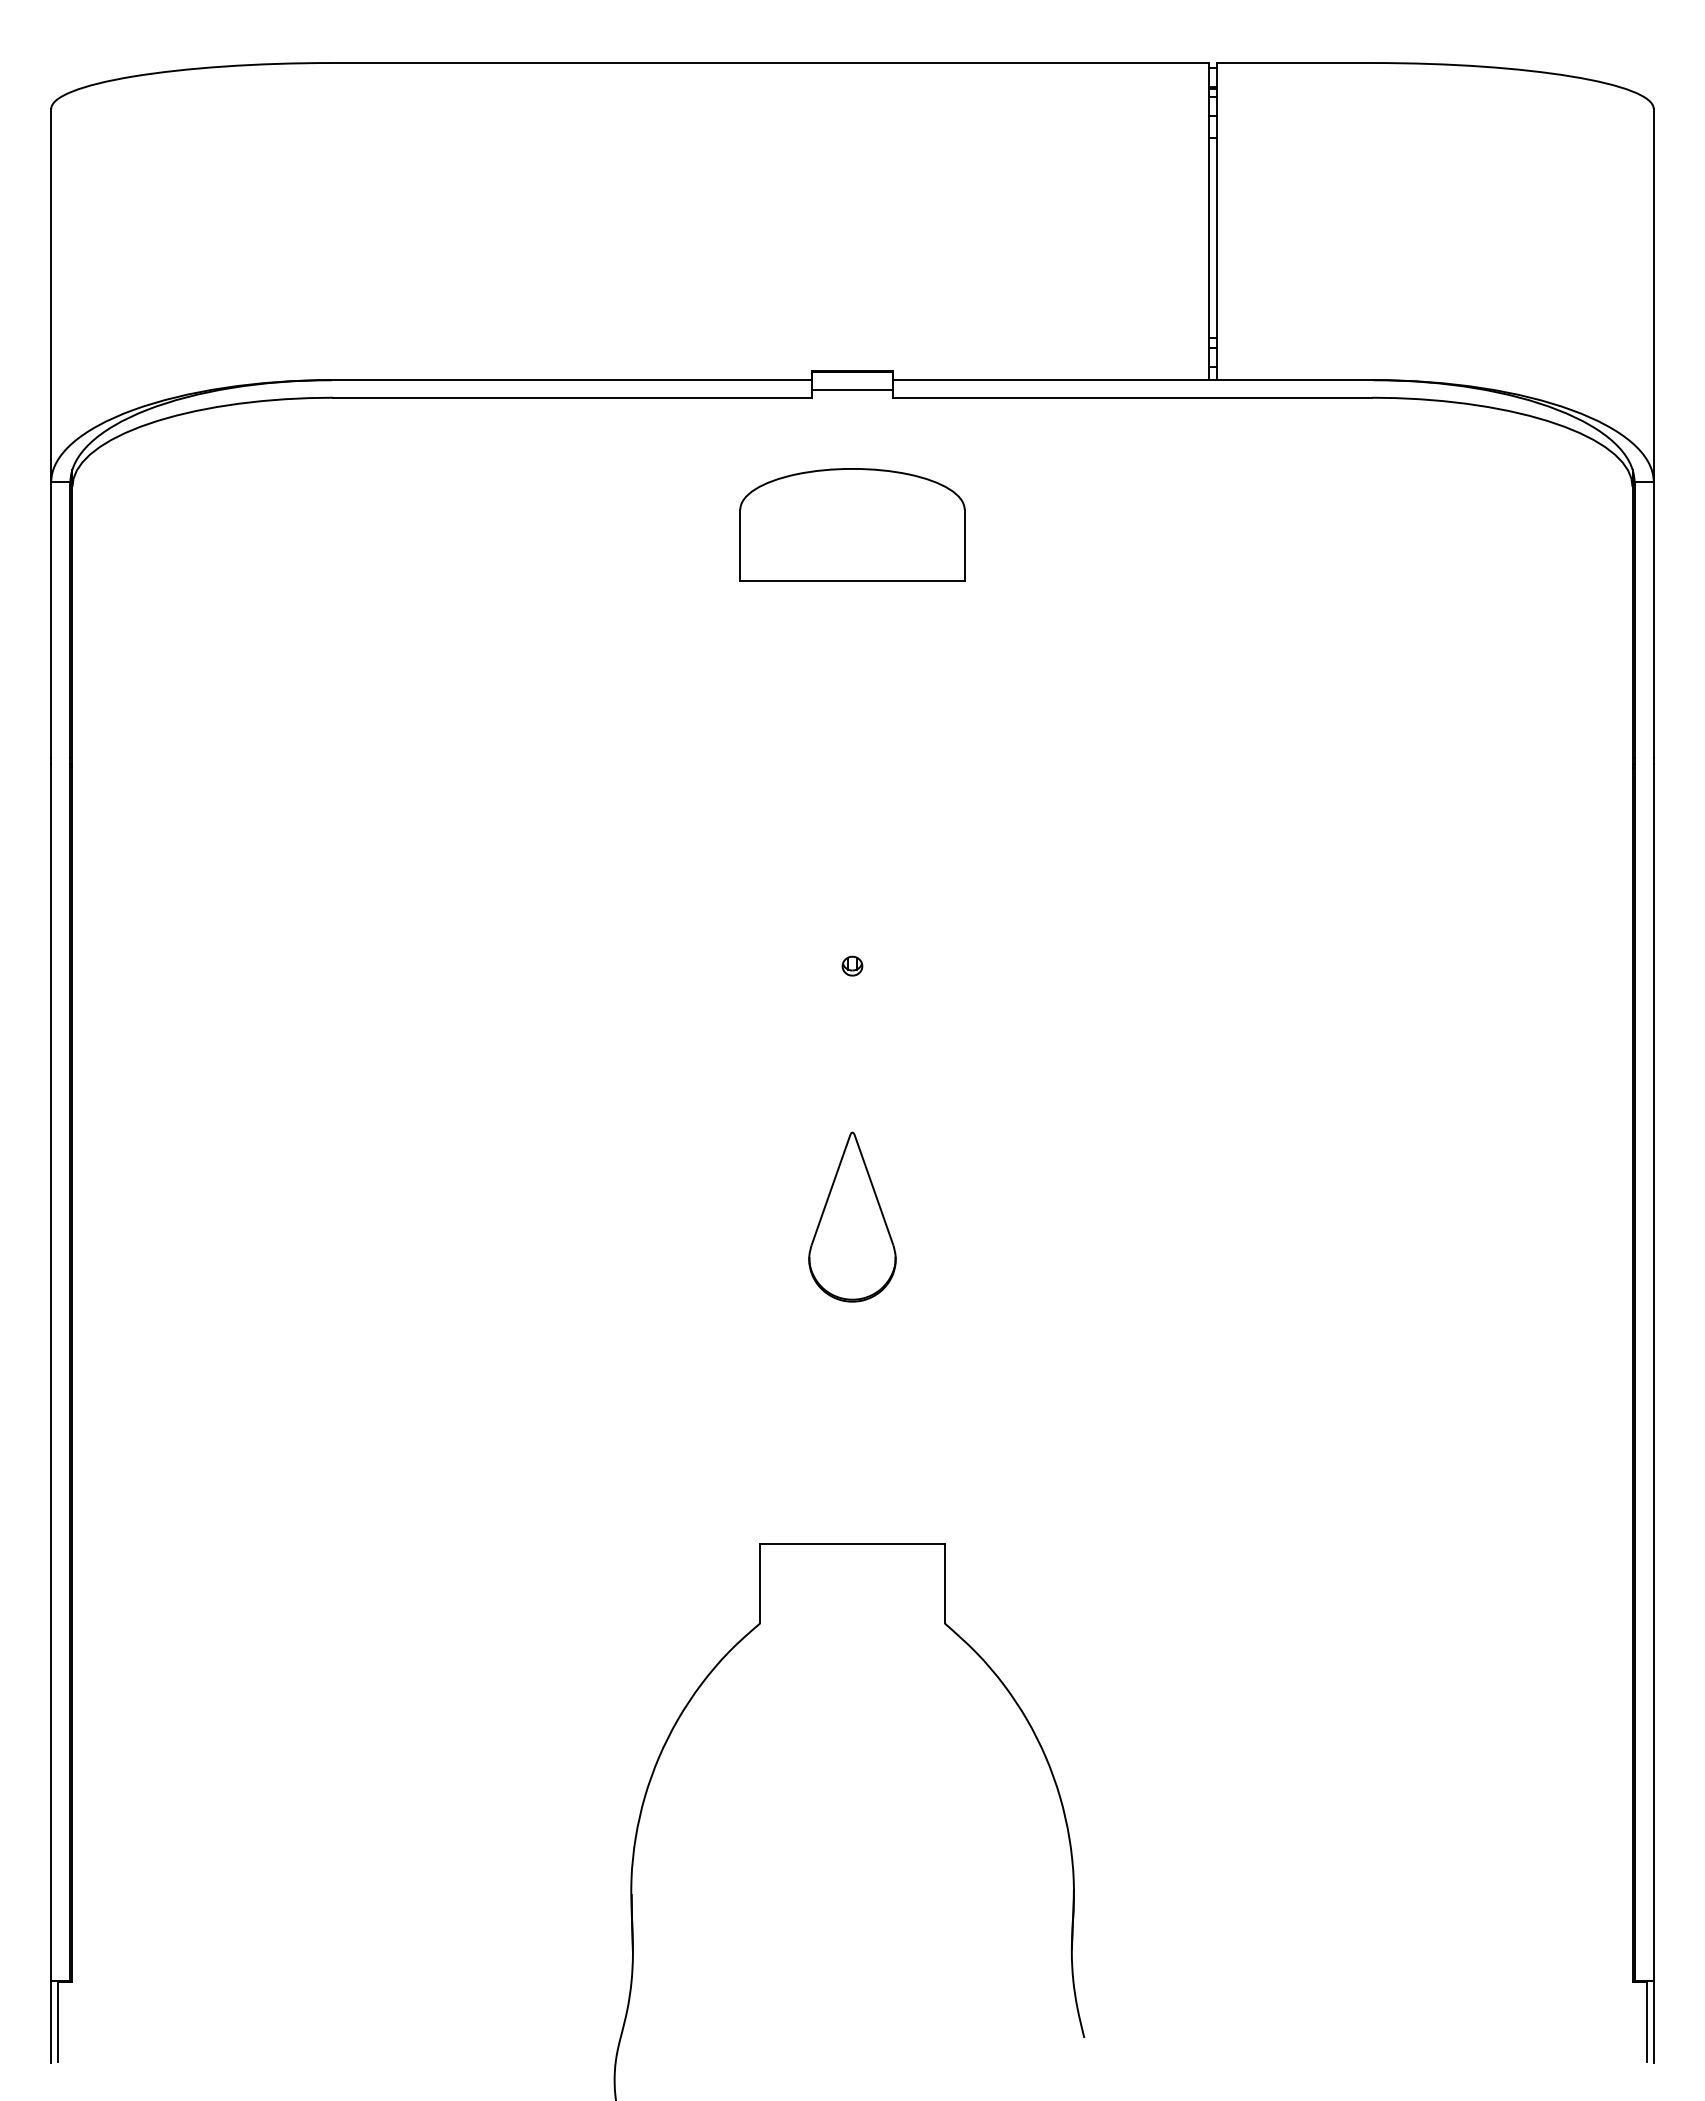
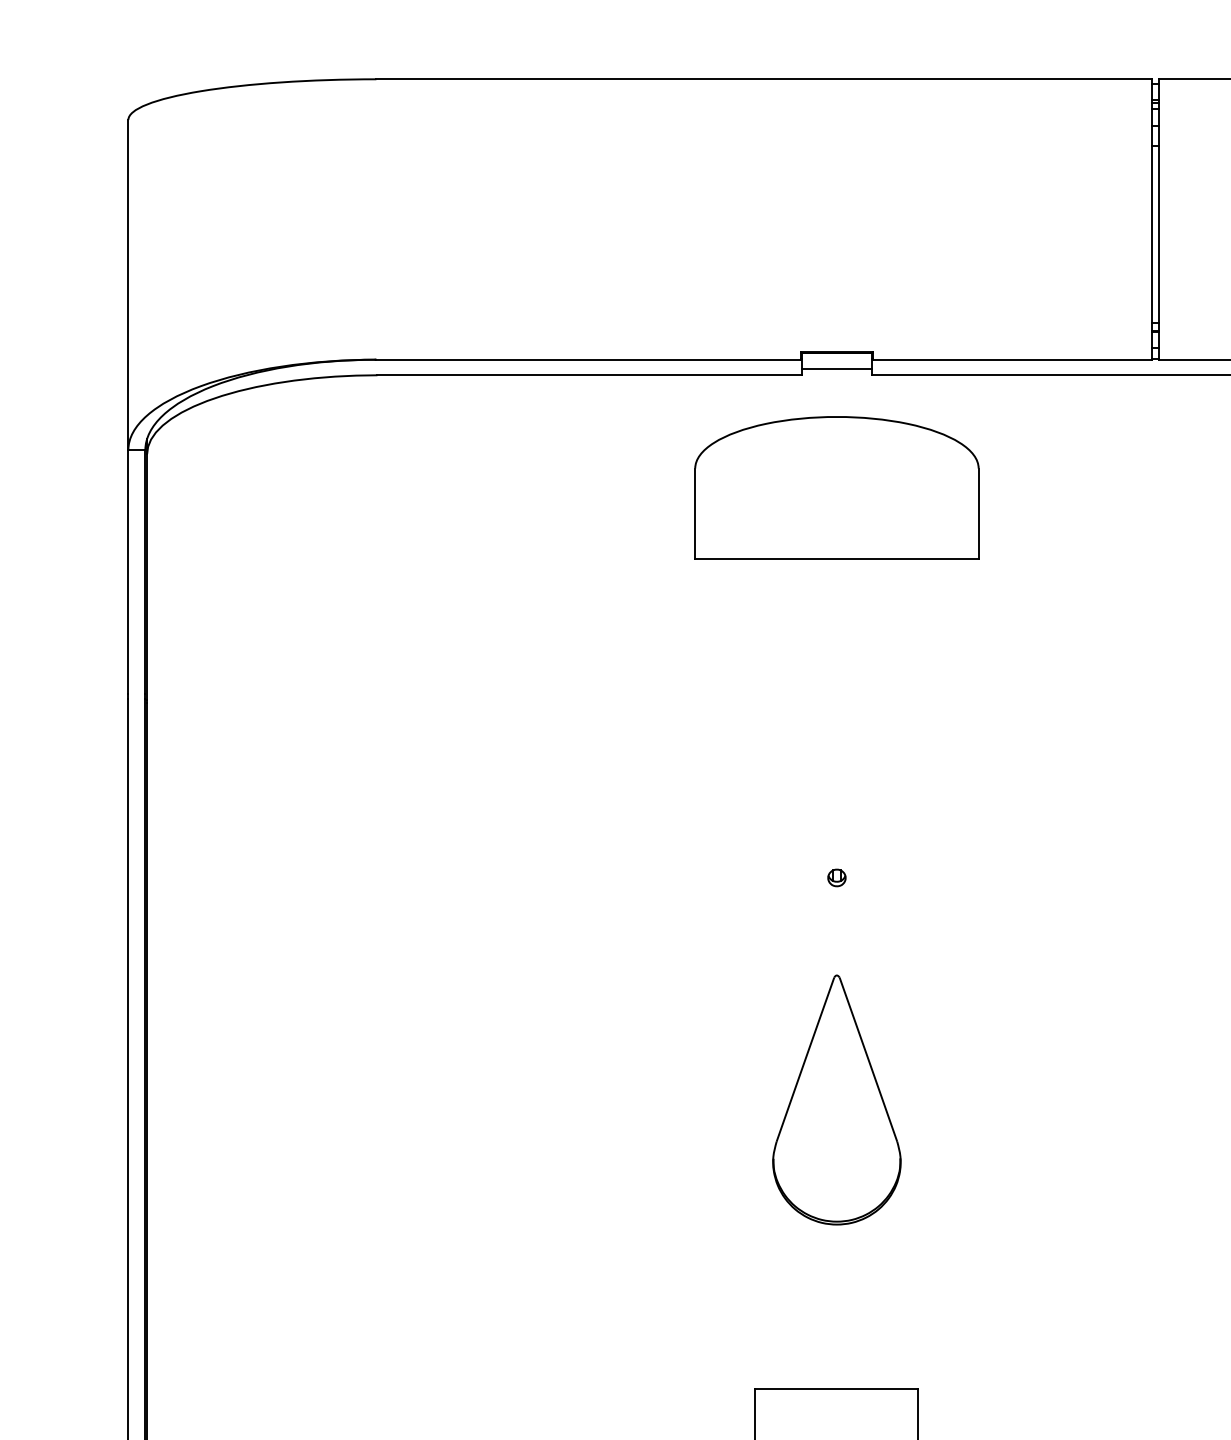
part: (852, 524) -> (836, 487), size x1.43
part: (852, 1216) -> (836, 1099), size x1.67

